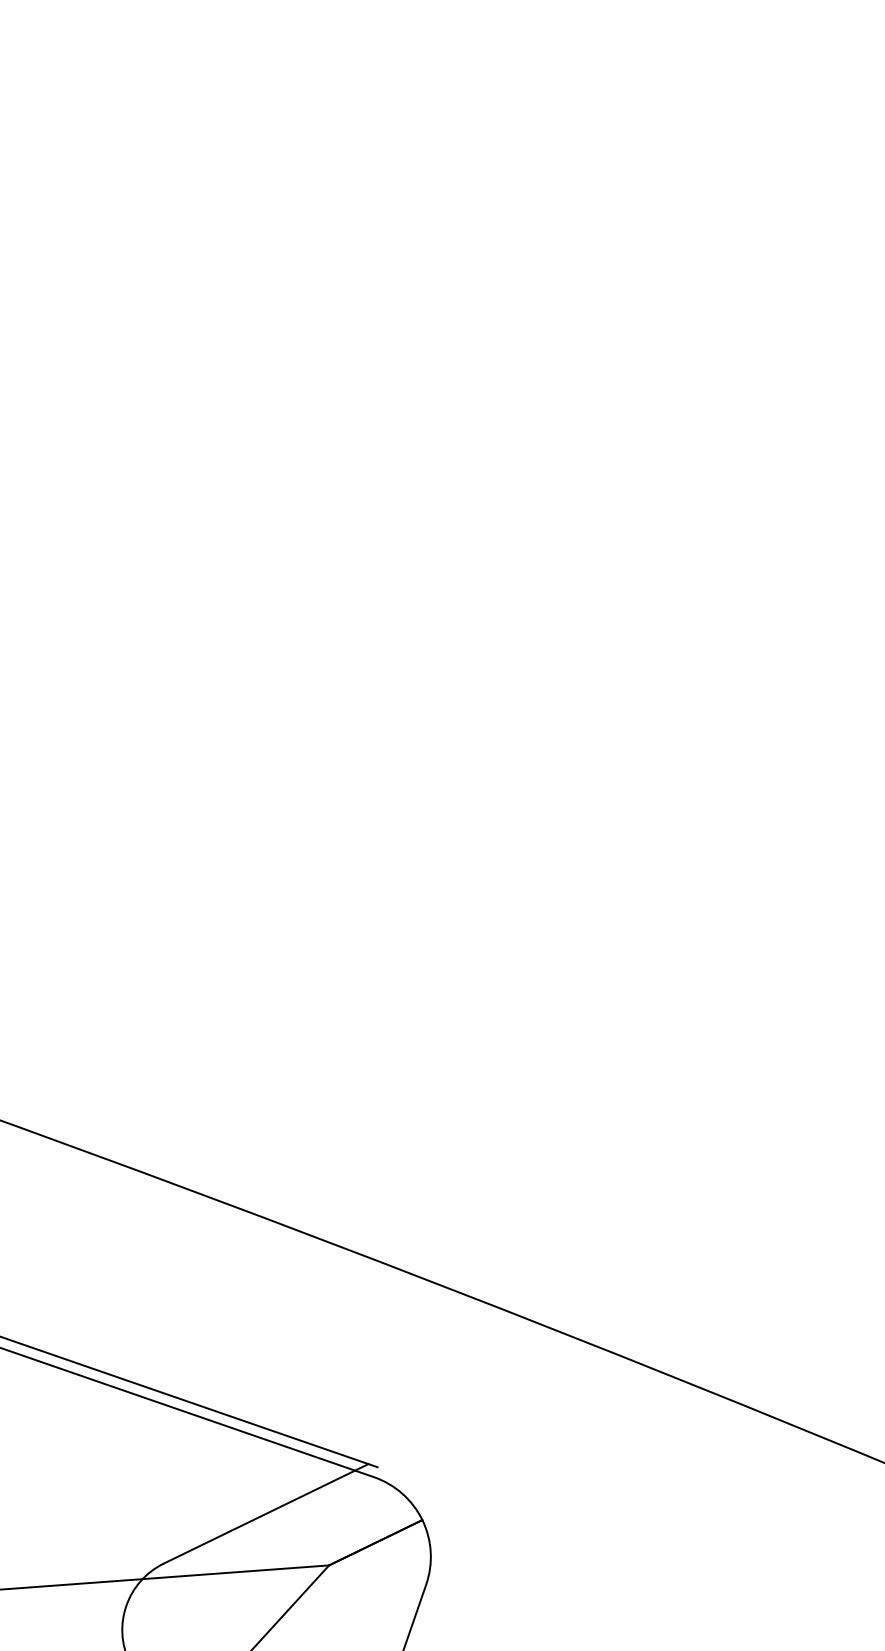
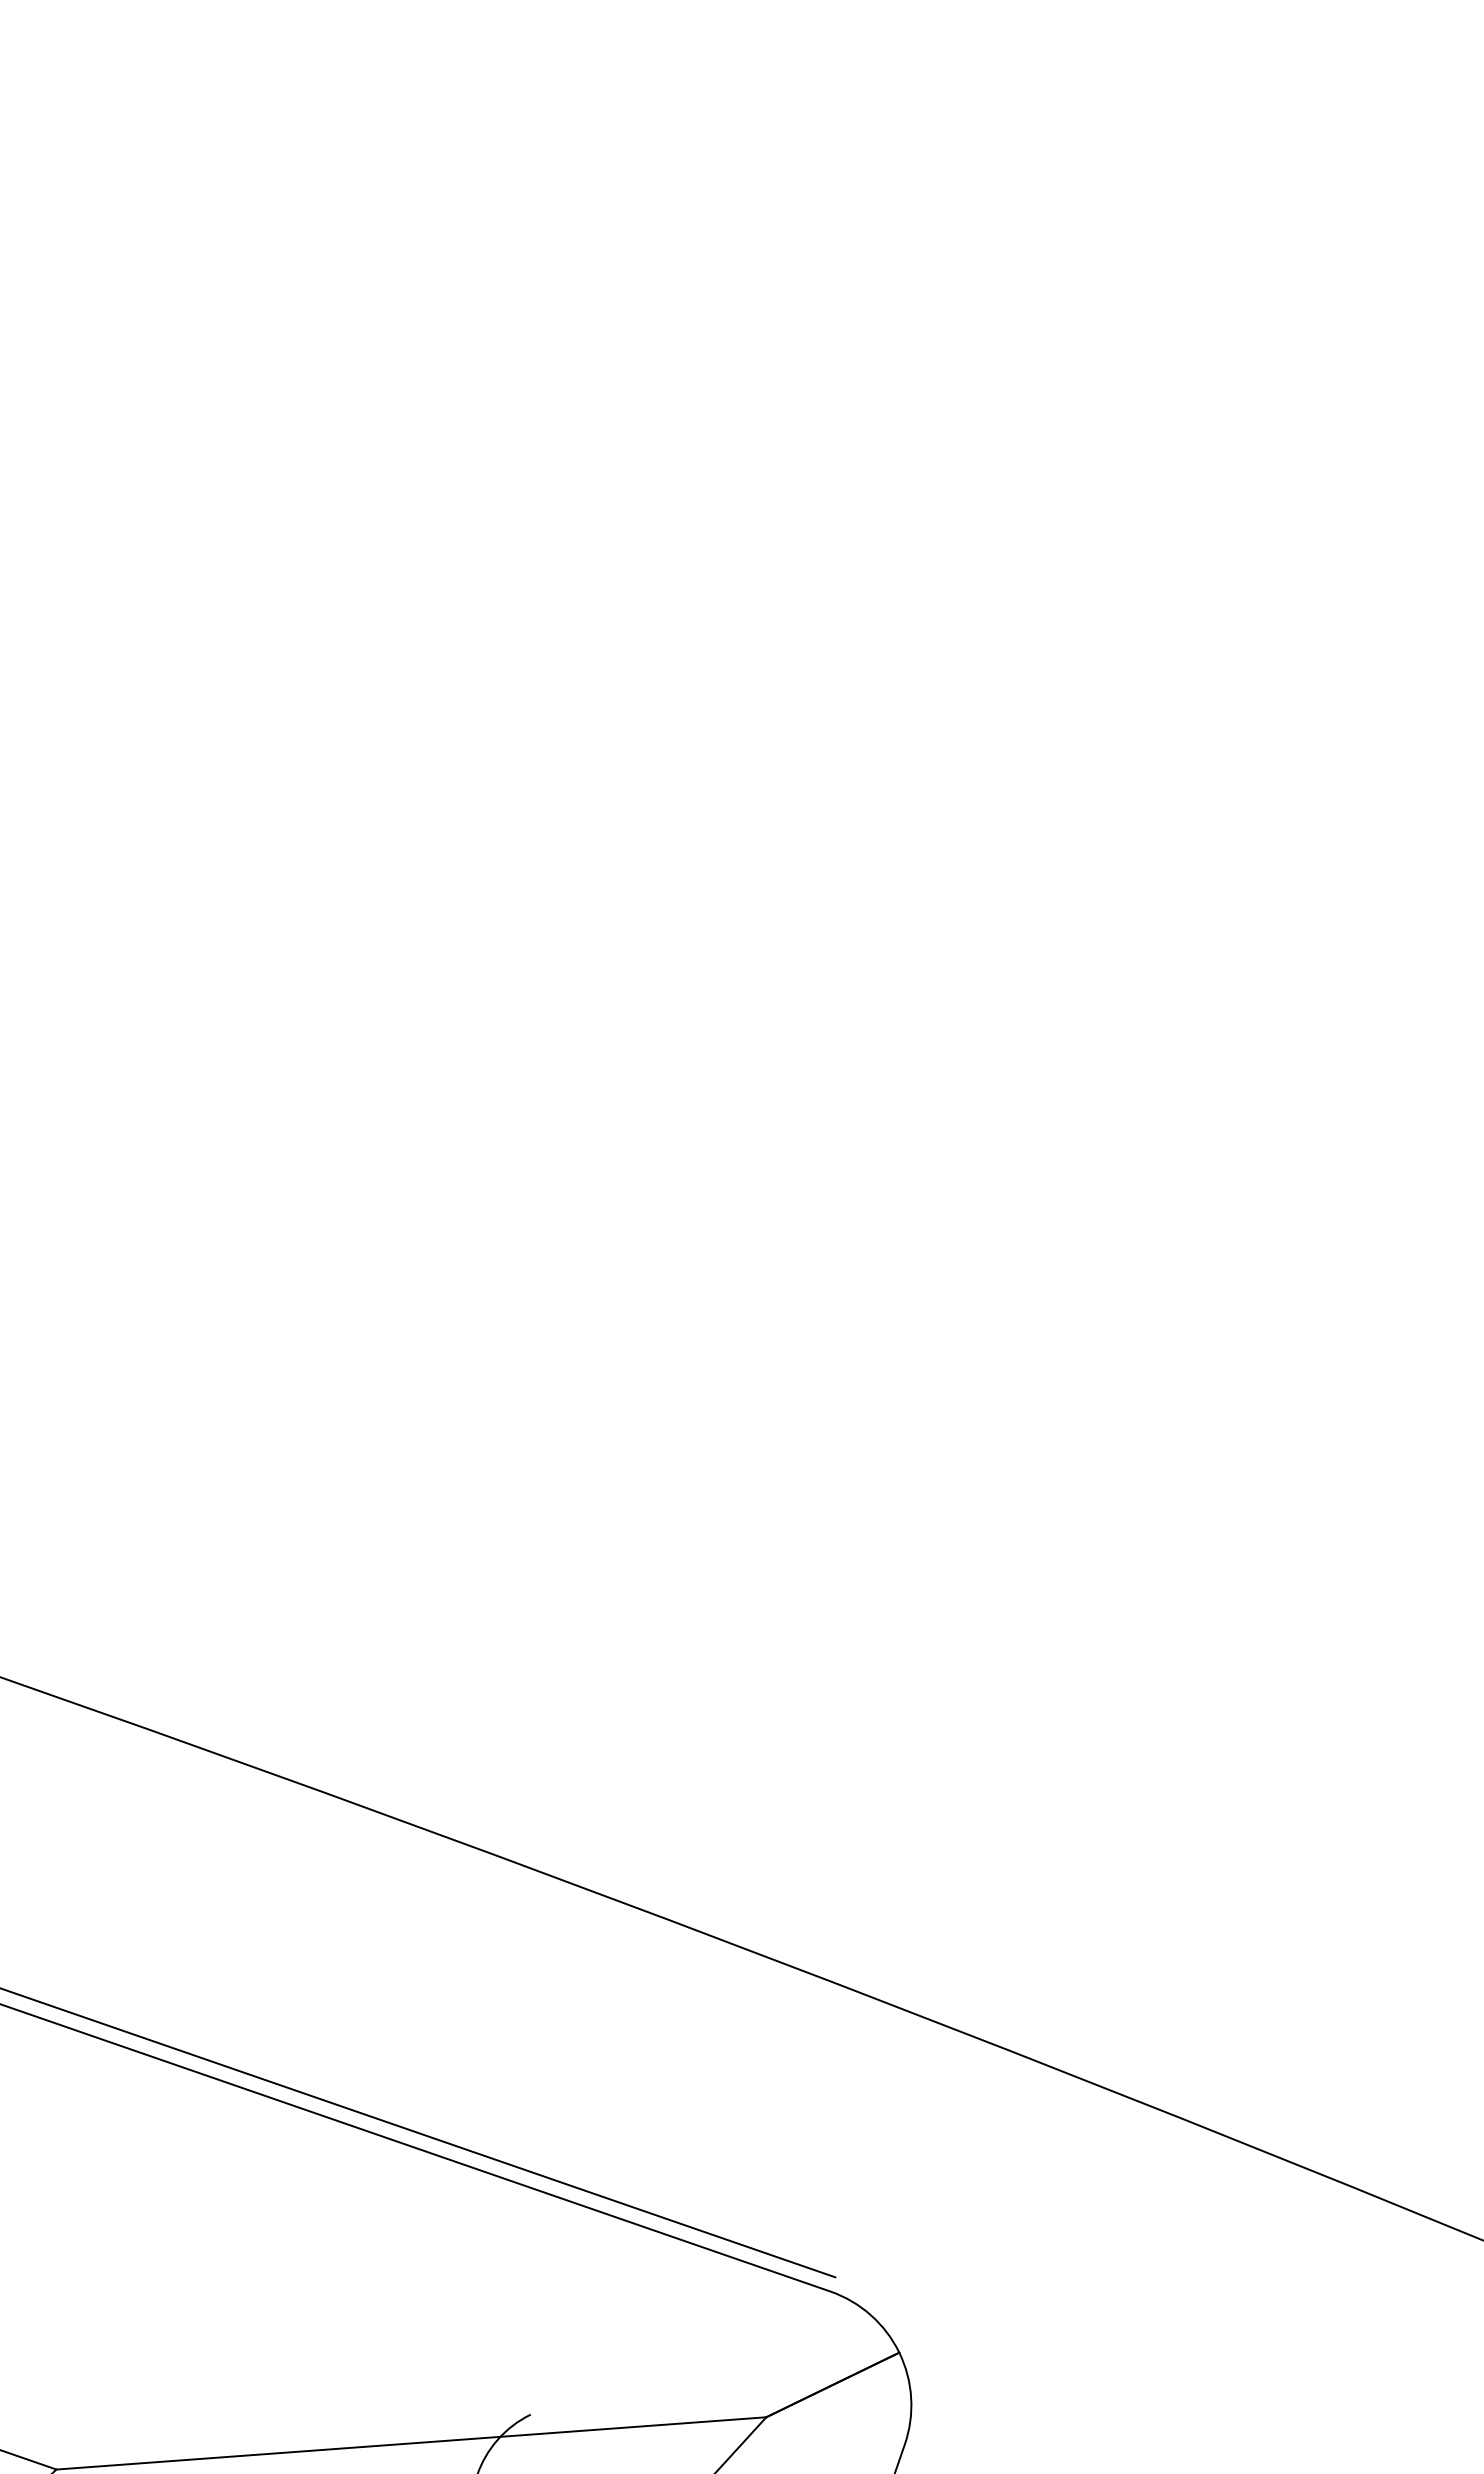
line: (266, 1513) -> (676, 2343), removed

